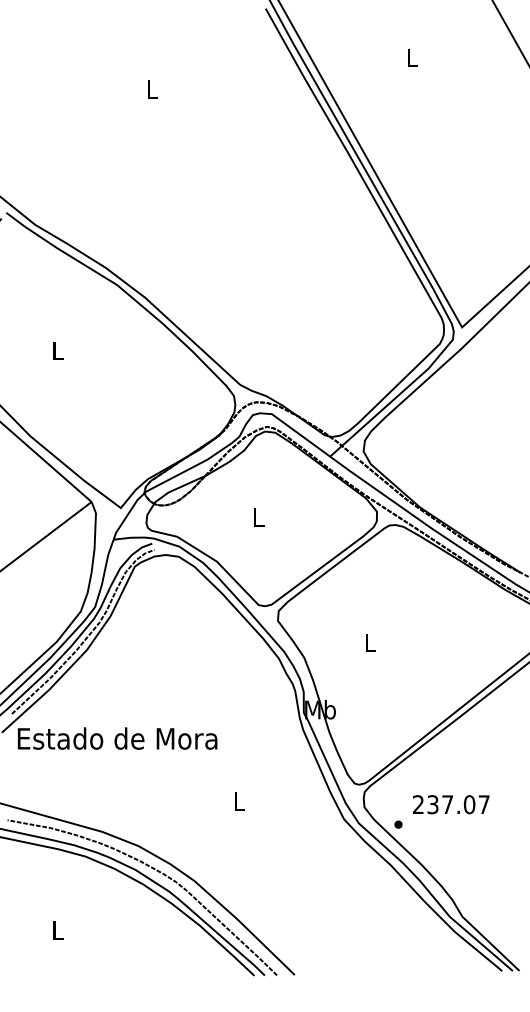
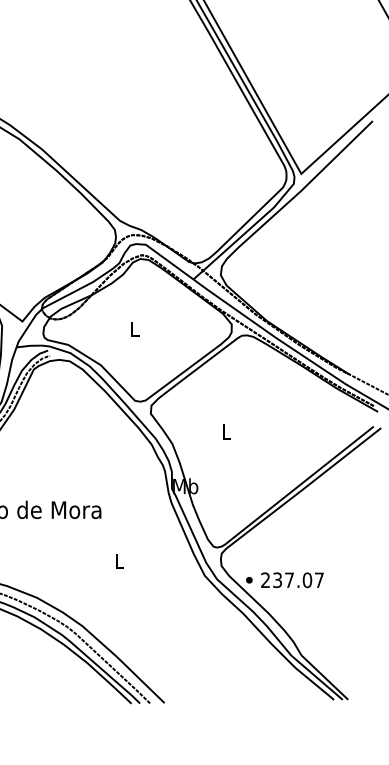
text: (451, 804) -> (292, 580), moved

